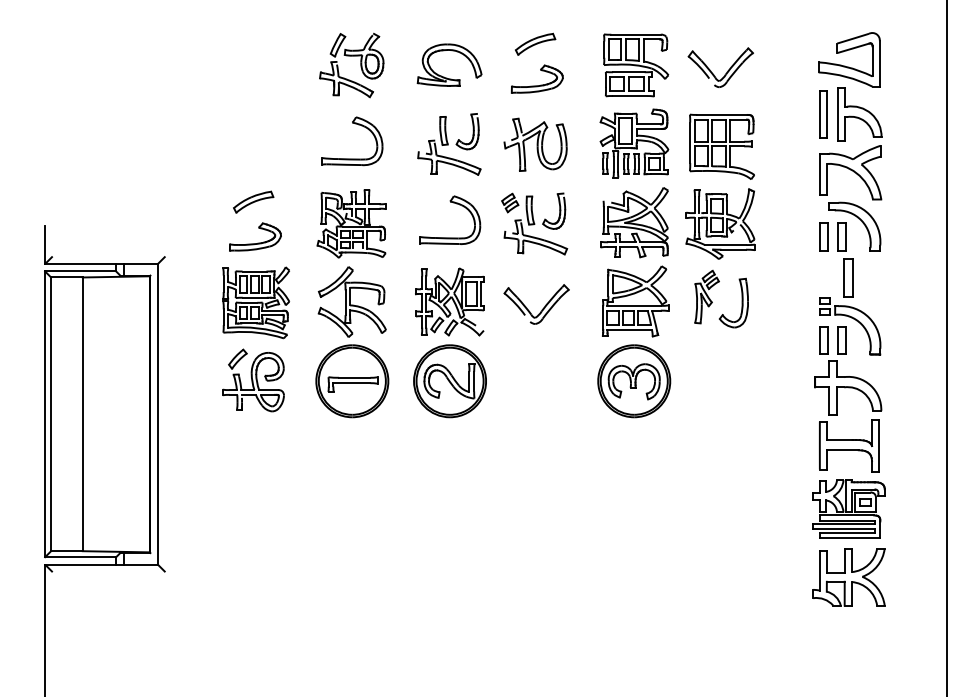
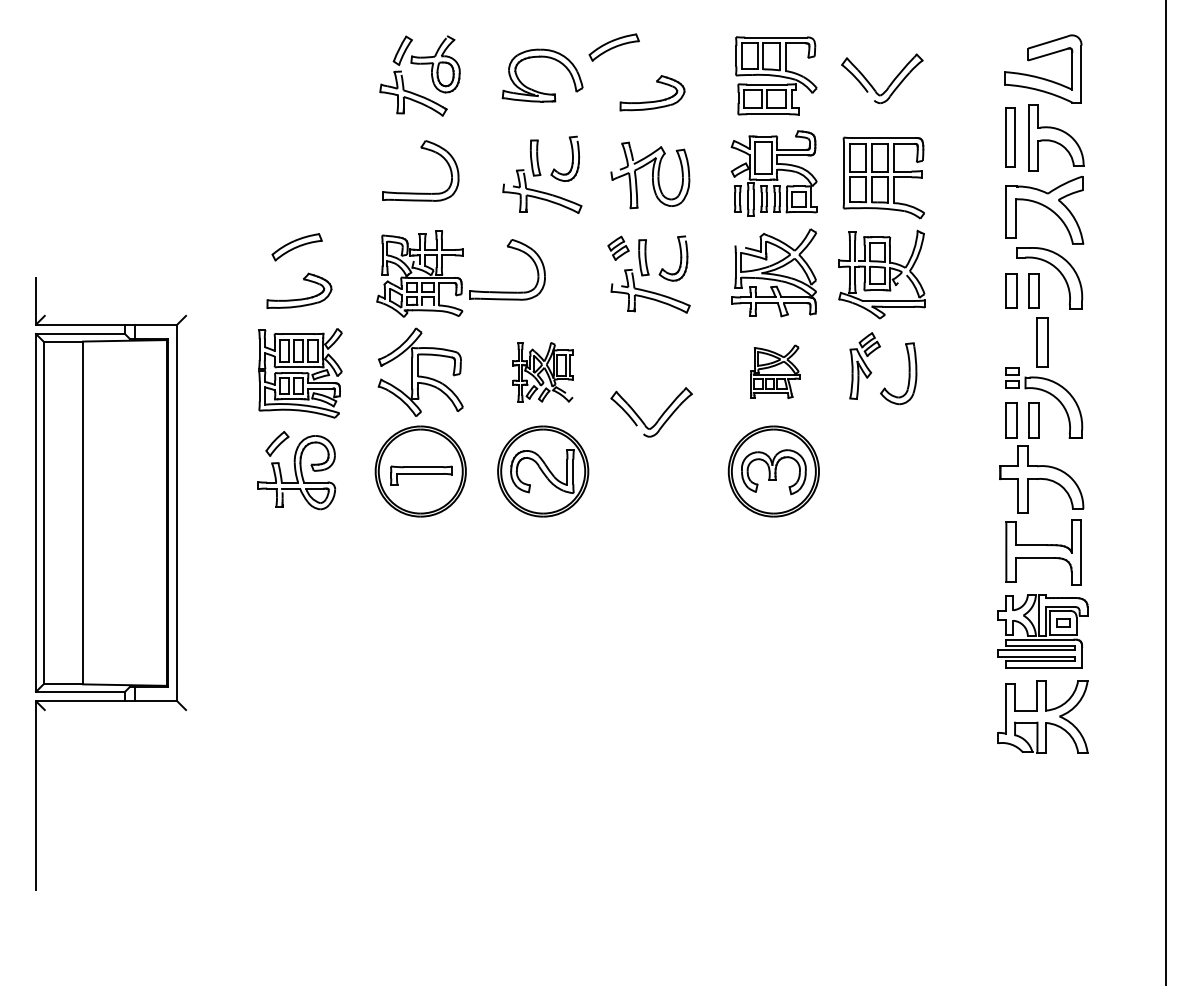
part: (534, 44) -> (613, 47), moved
part: (455, 203) -> (514, 249), moved
part: (635, 301) -> (775, 371), size x0.6
part: (449, 302) -> (542, 372), size x0.7
part: (542, 309) -> (658, 418), moved

